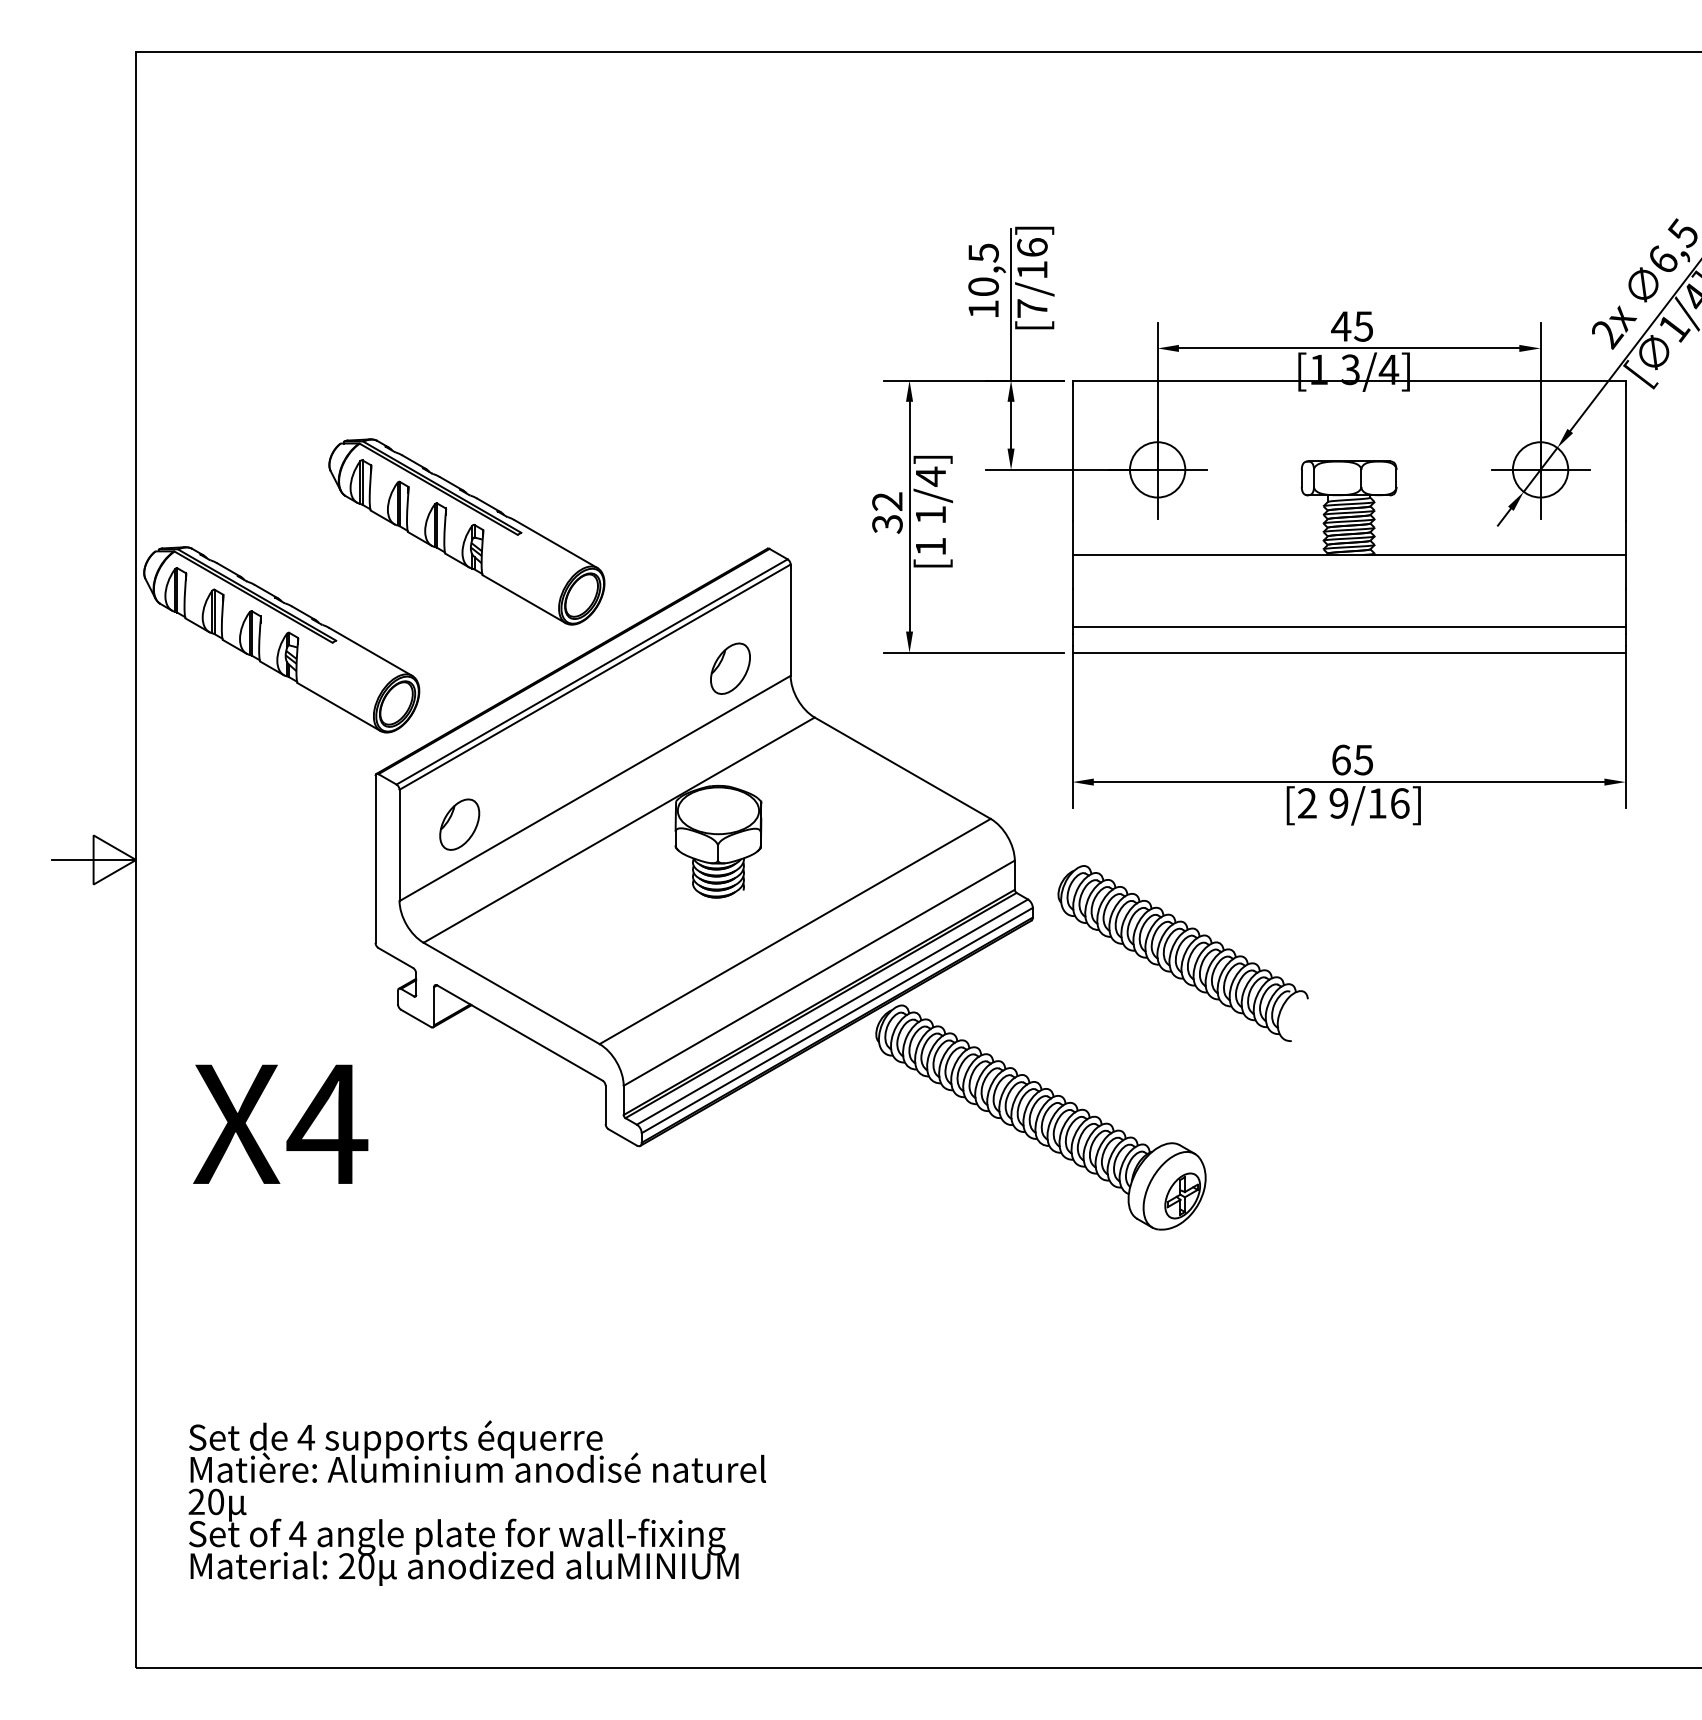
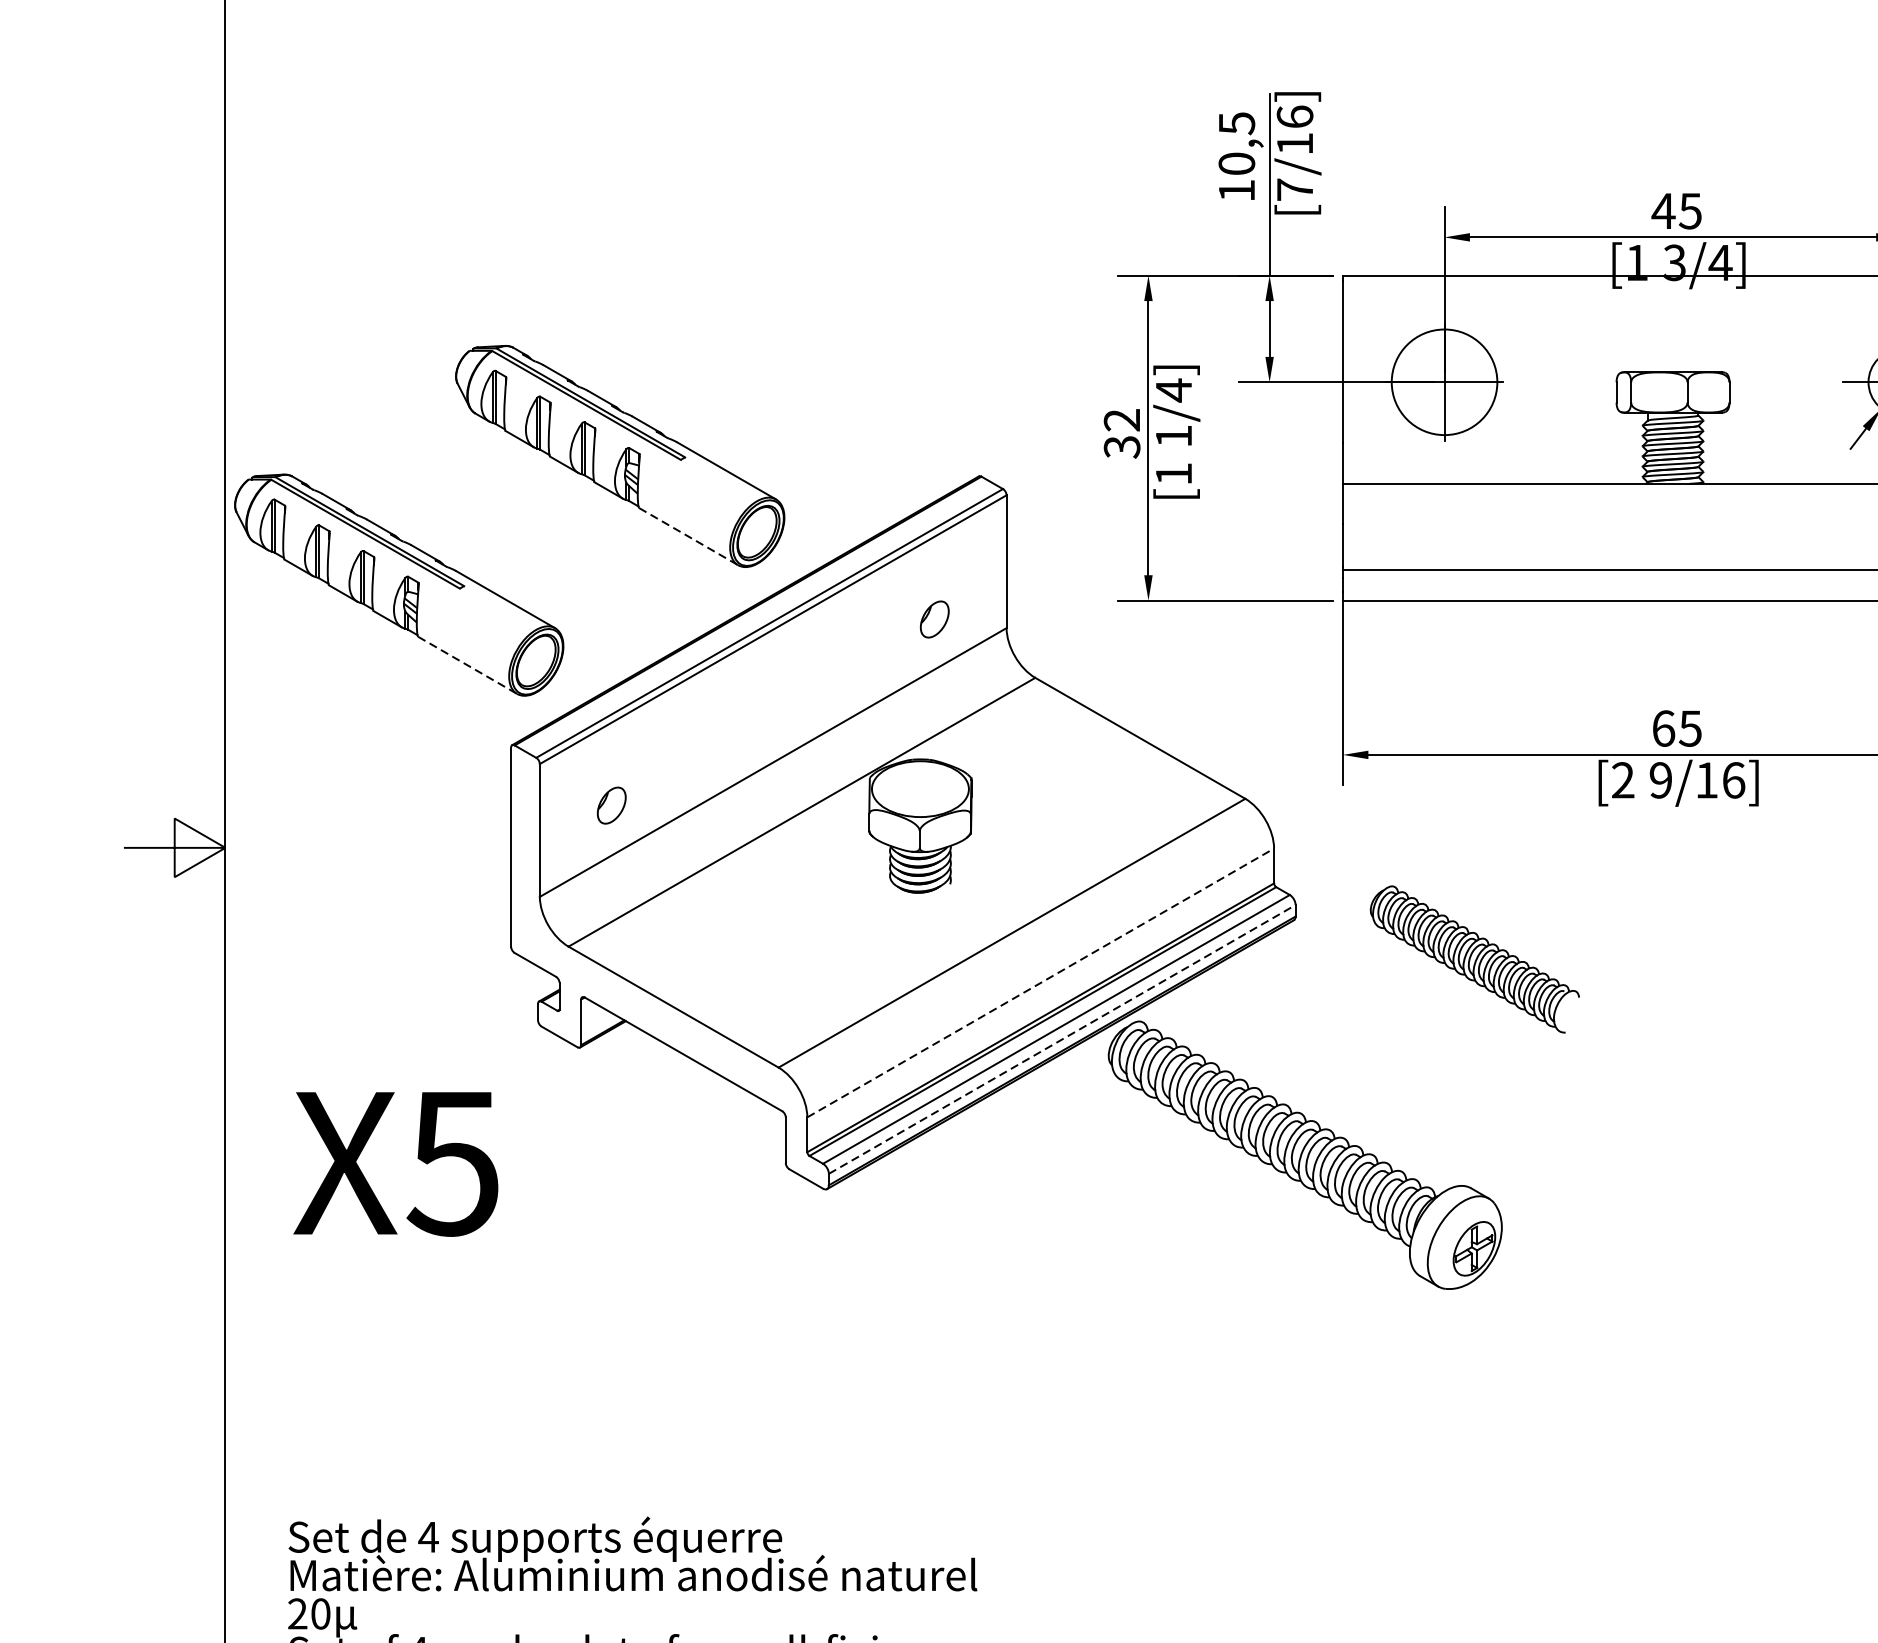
circle: (1157, 469) -> (1444, 381), size x1.6
line: (524, 599) -> (688, 536), solid -> dashed
part: (730, 668) -> (934, 619), size x0.6
line: (339, 707) -> (468, 665), solid -> dashed
part: (459, 824) -> (611, 805), size x0.6
part: (1182, 953) -> (1474, 959), size x0.7
line: (819, 973) -> (1040, 983), solid -> dashed
line: (837, 1020) -> (1062, 1039), solid -> dashed
text: (327, 1124) -> (453, 1163), X4 -> X5

